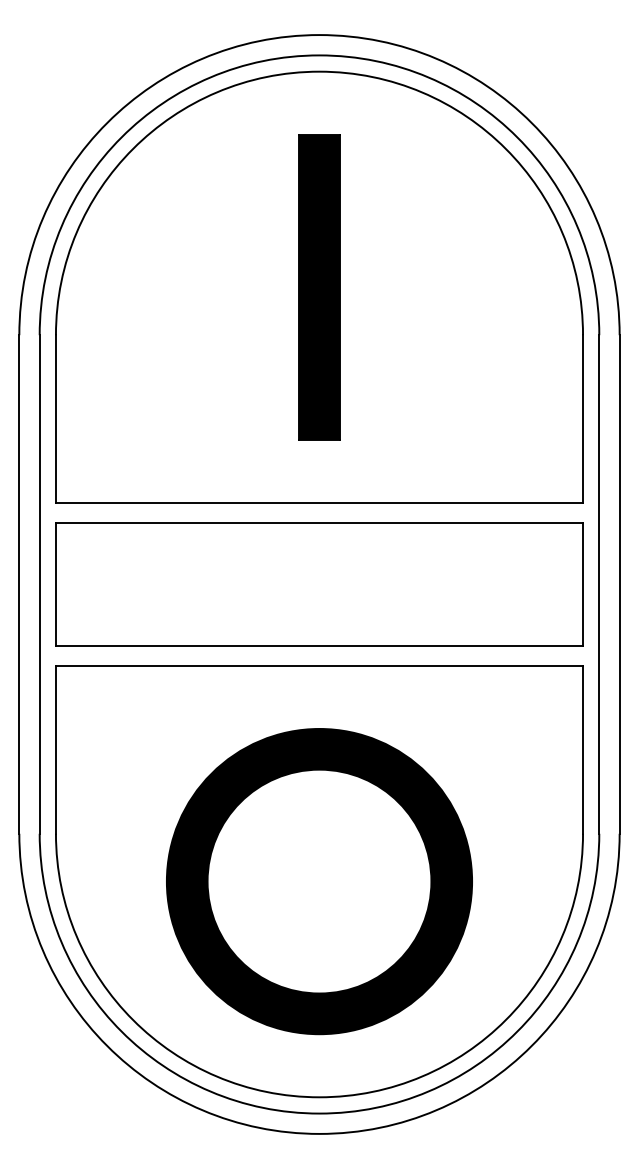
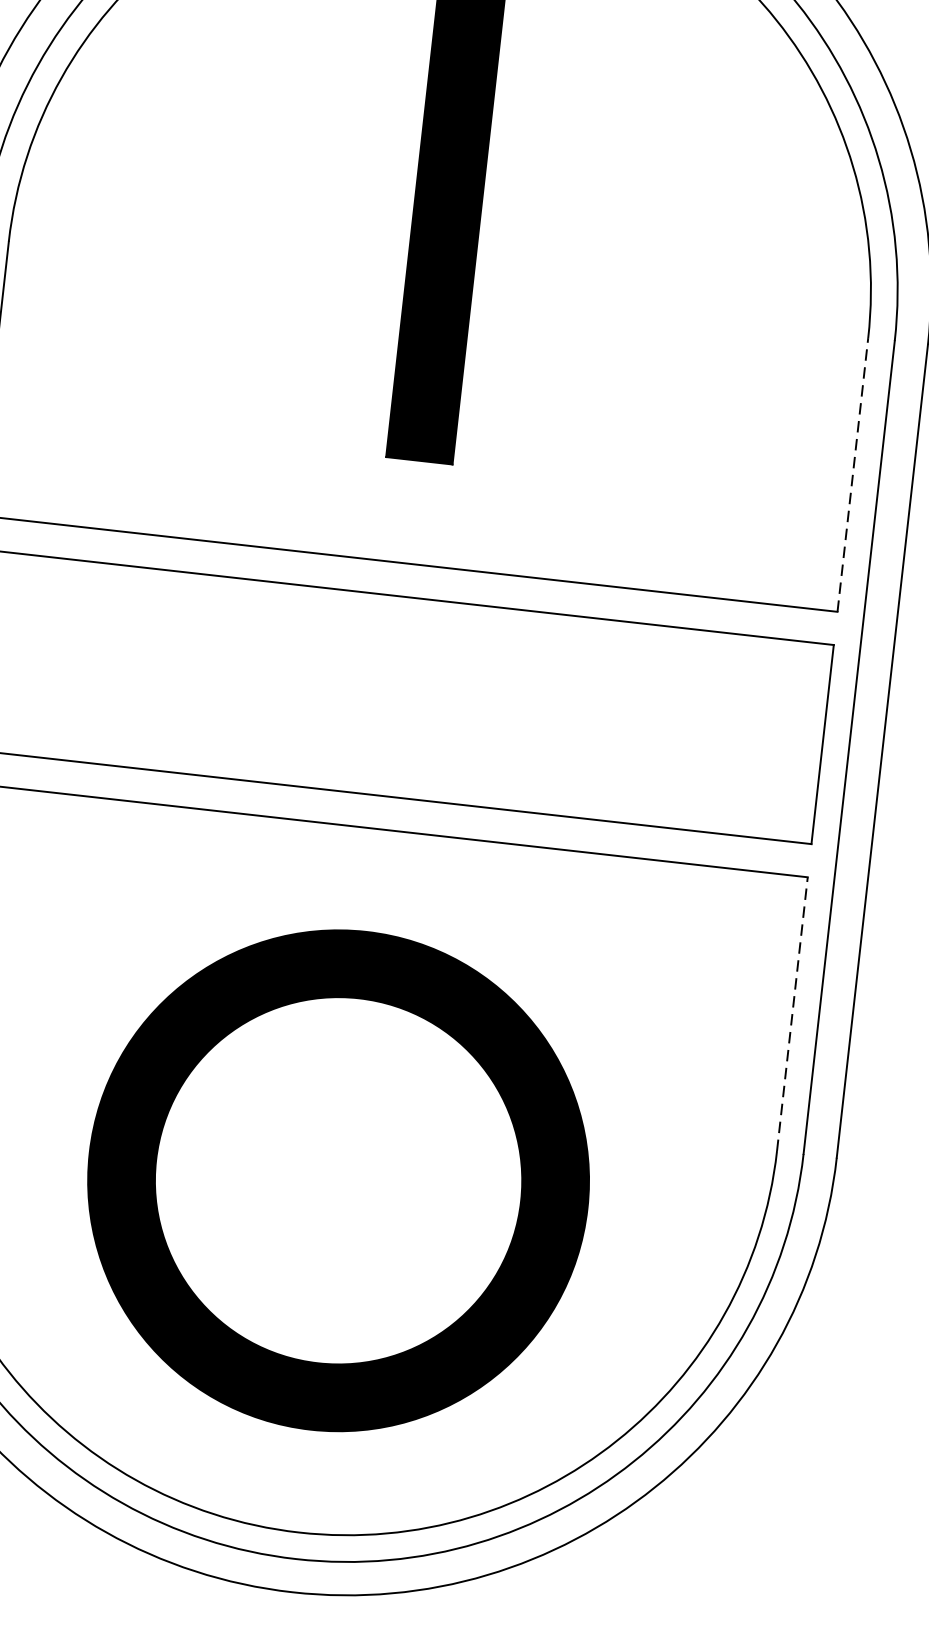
line: (583, 419) -> (853, 475), solid -> dashed
line: (583, 749) -> (793, 1013), solid -> dashed

